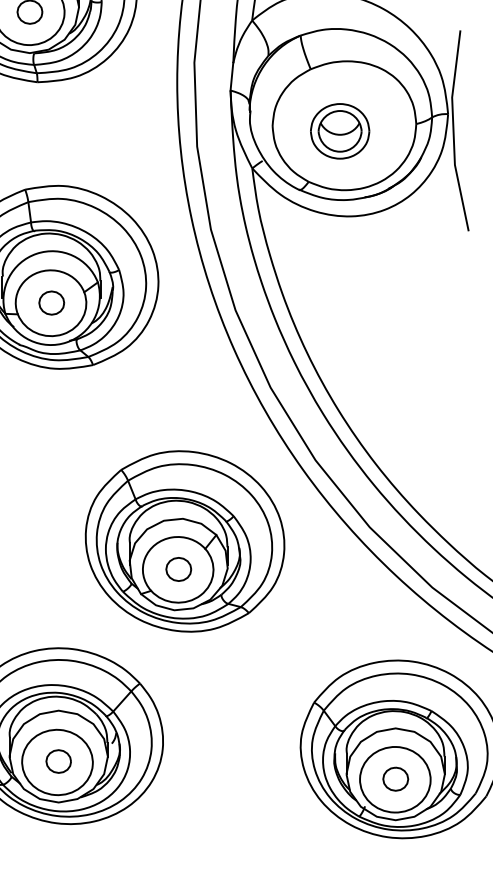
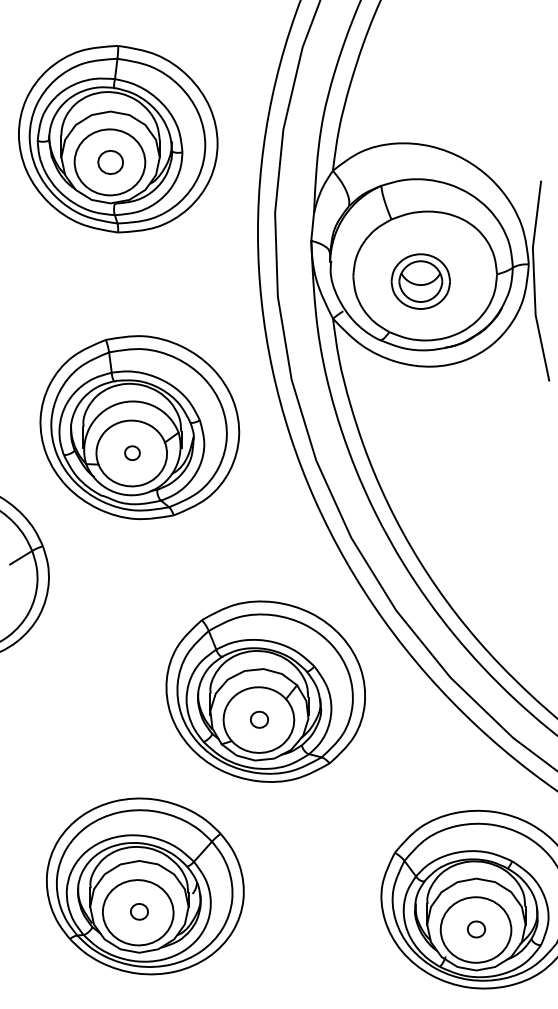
part: (51, 302) -> (132, 452), size x0.6
part: (178, 569) -> (259, 719), size x0.7
part: (58, 761) -> (139, 911), size x0.7
part: (395, 779) -> (476, 929), size x0.7

